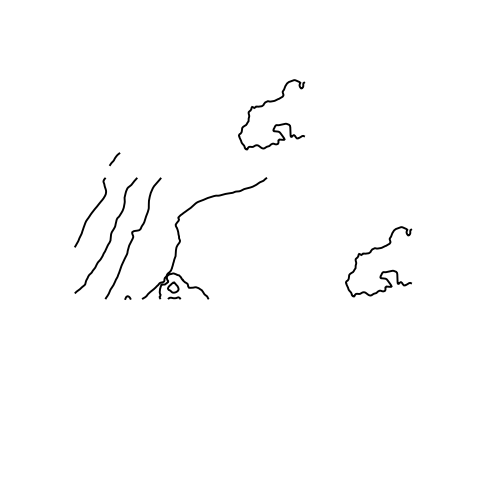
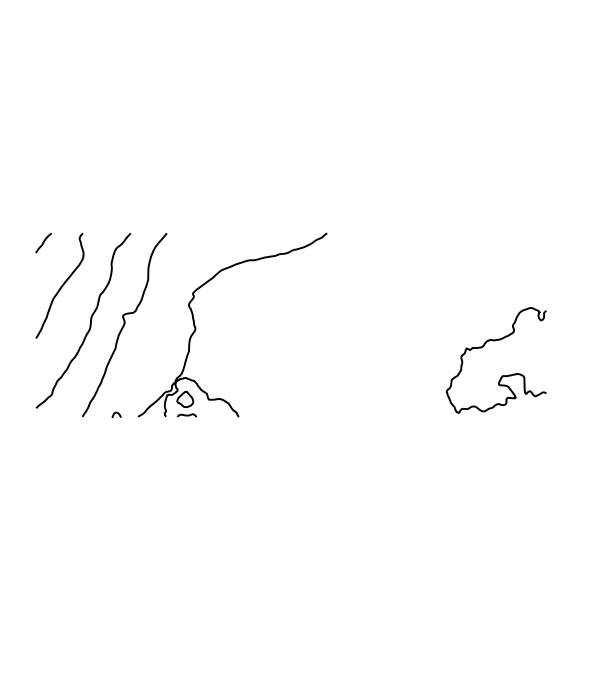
curve: (275, 124) -> (340, 152), removed
line: (114, 159) -> (43, 243), moved

